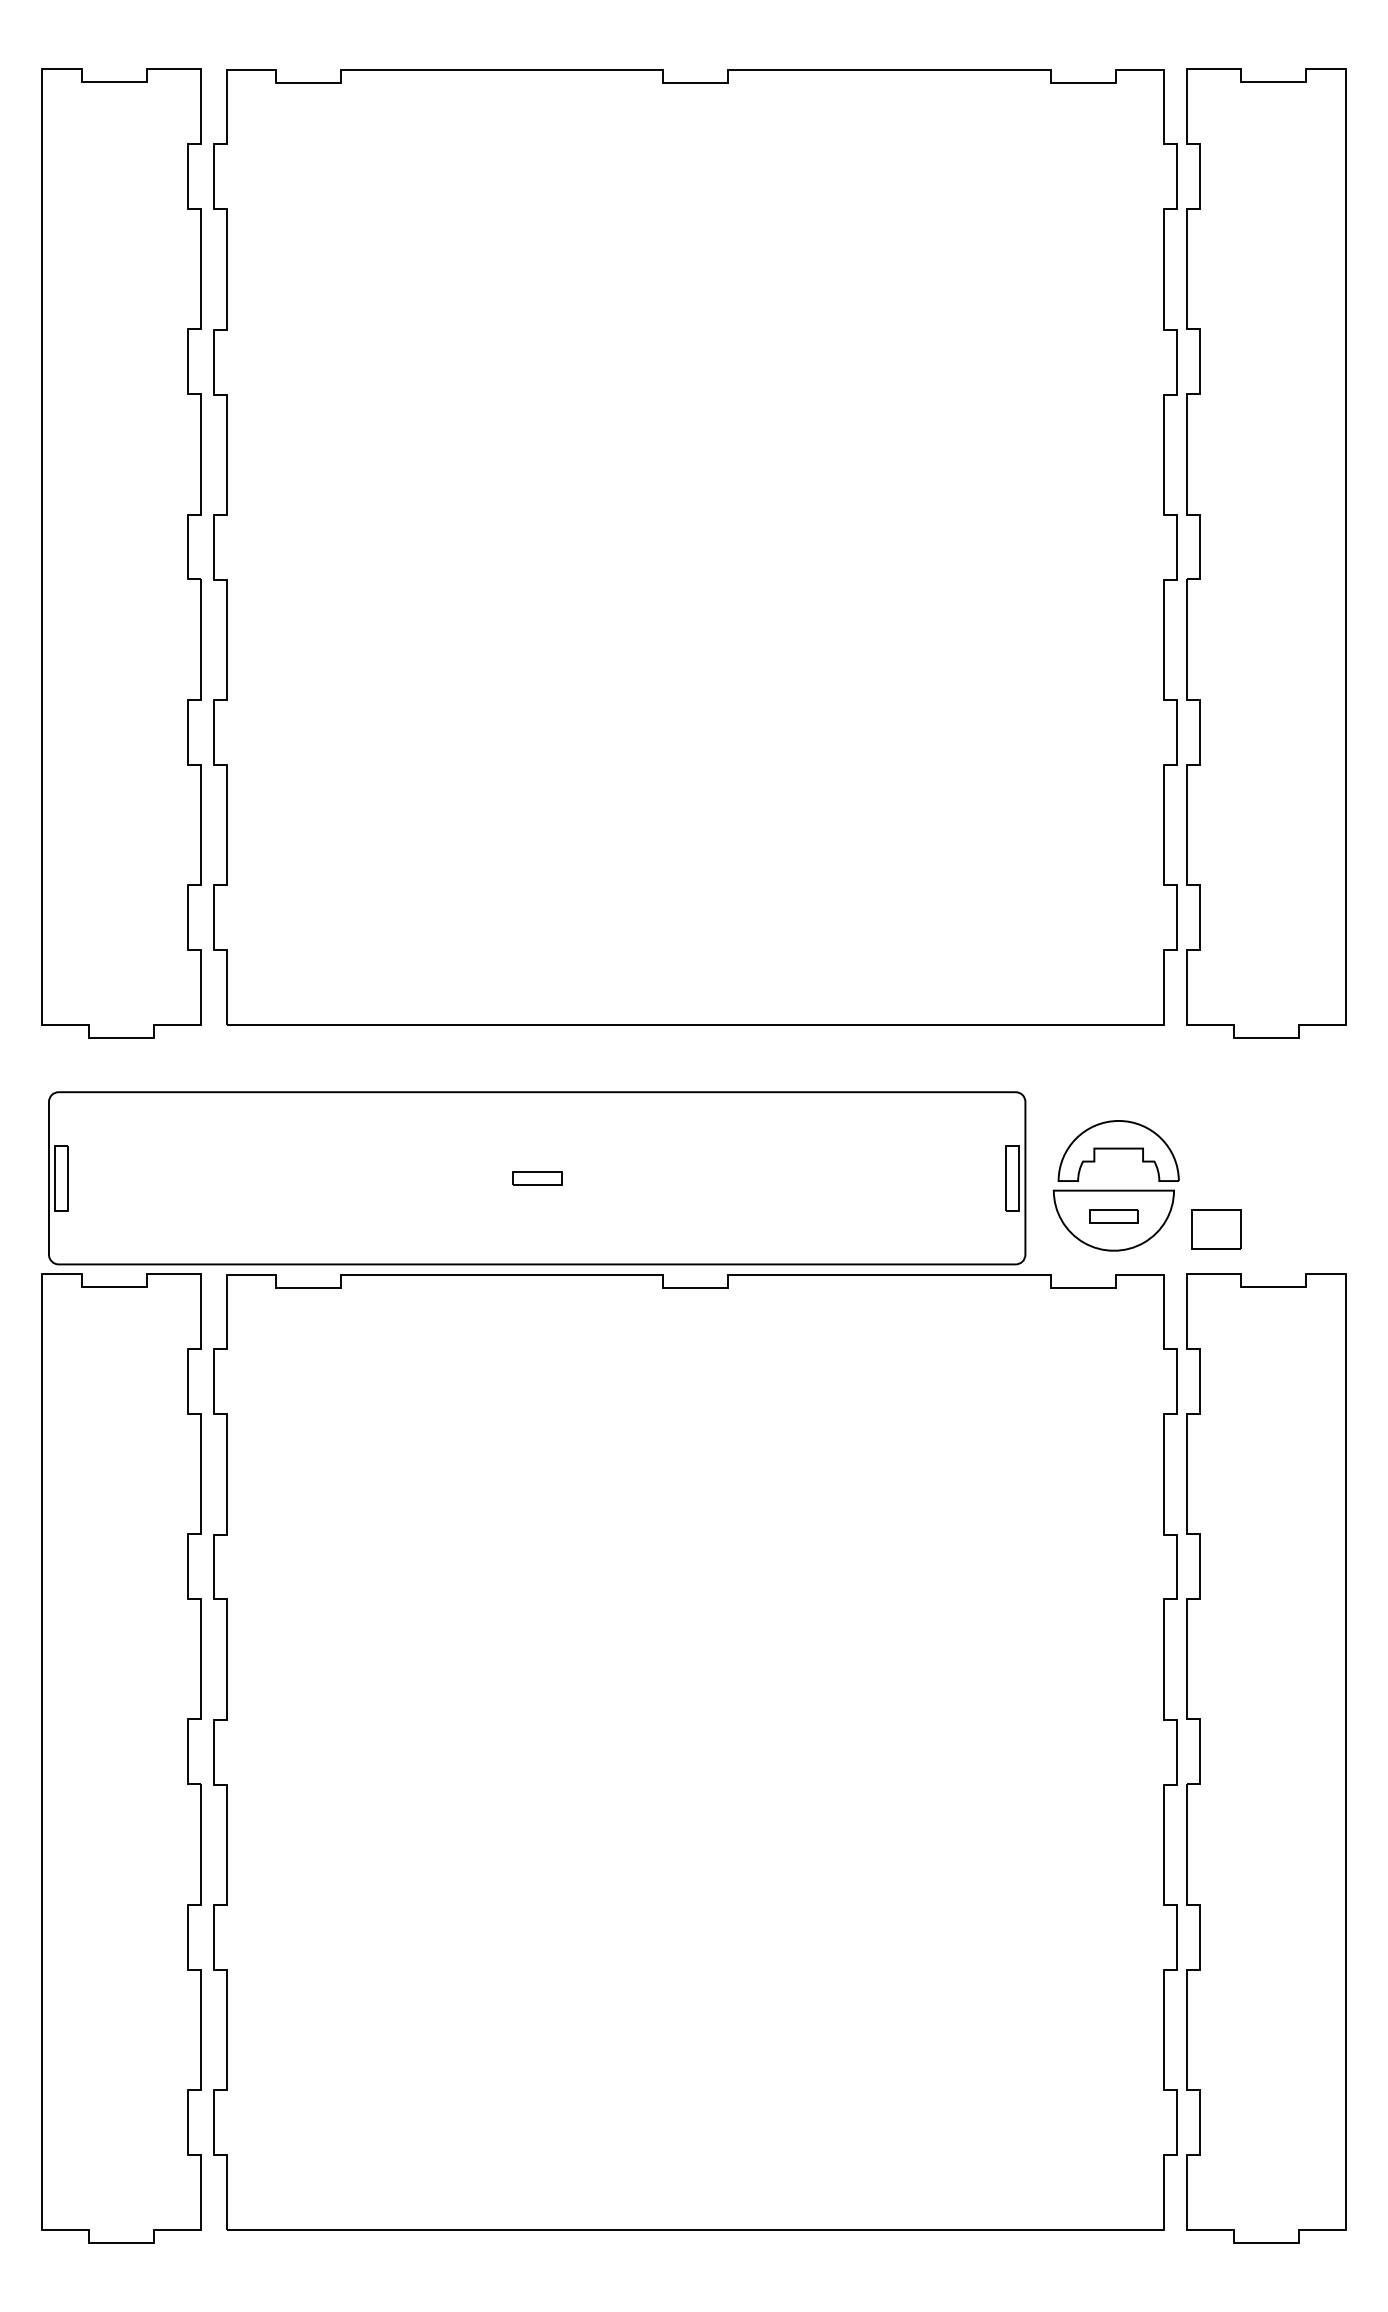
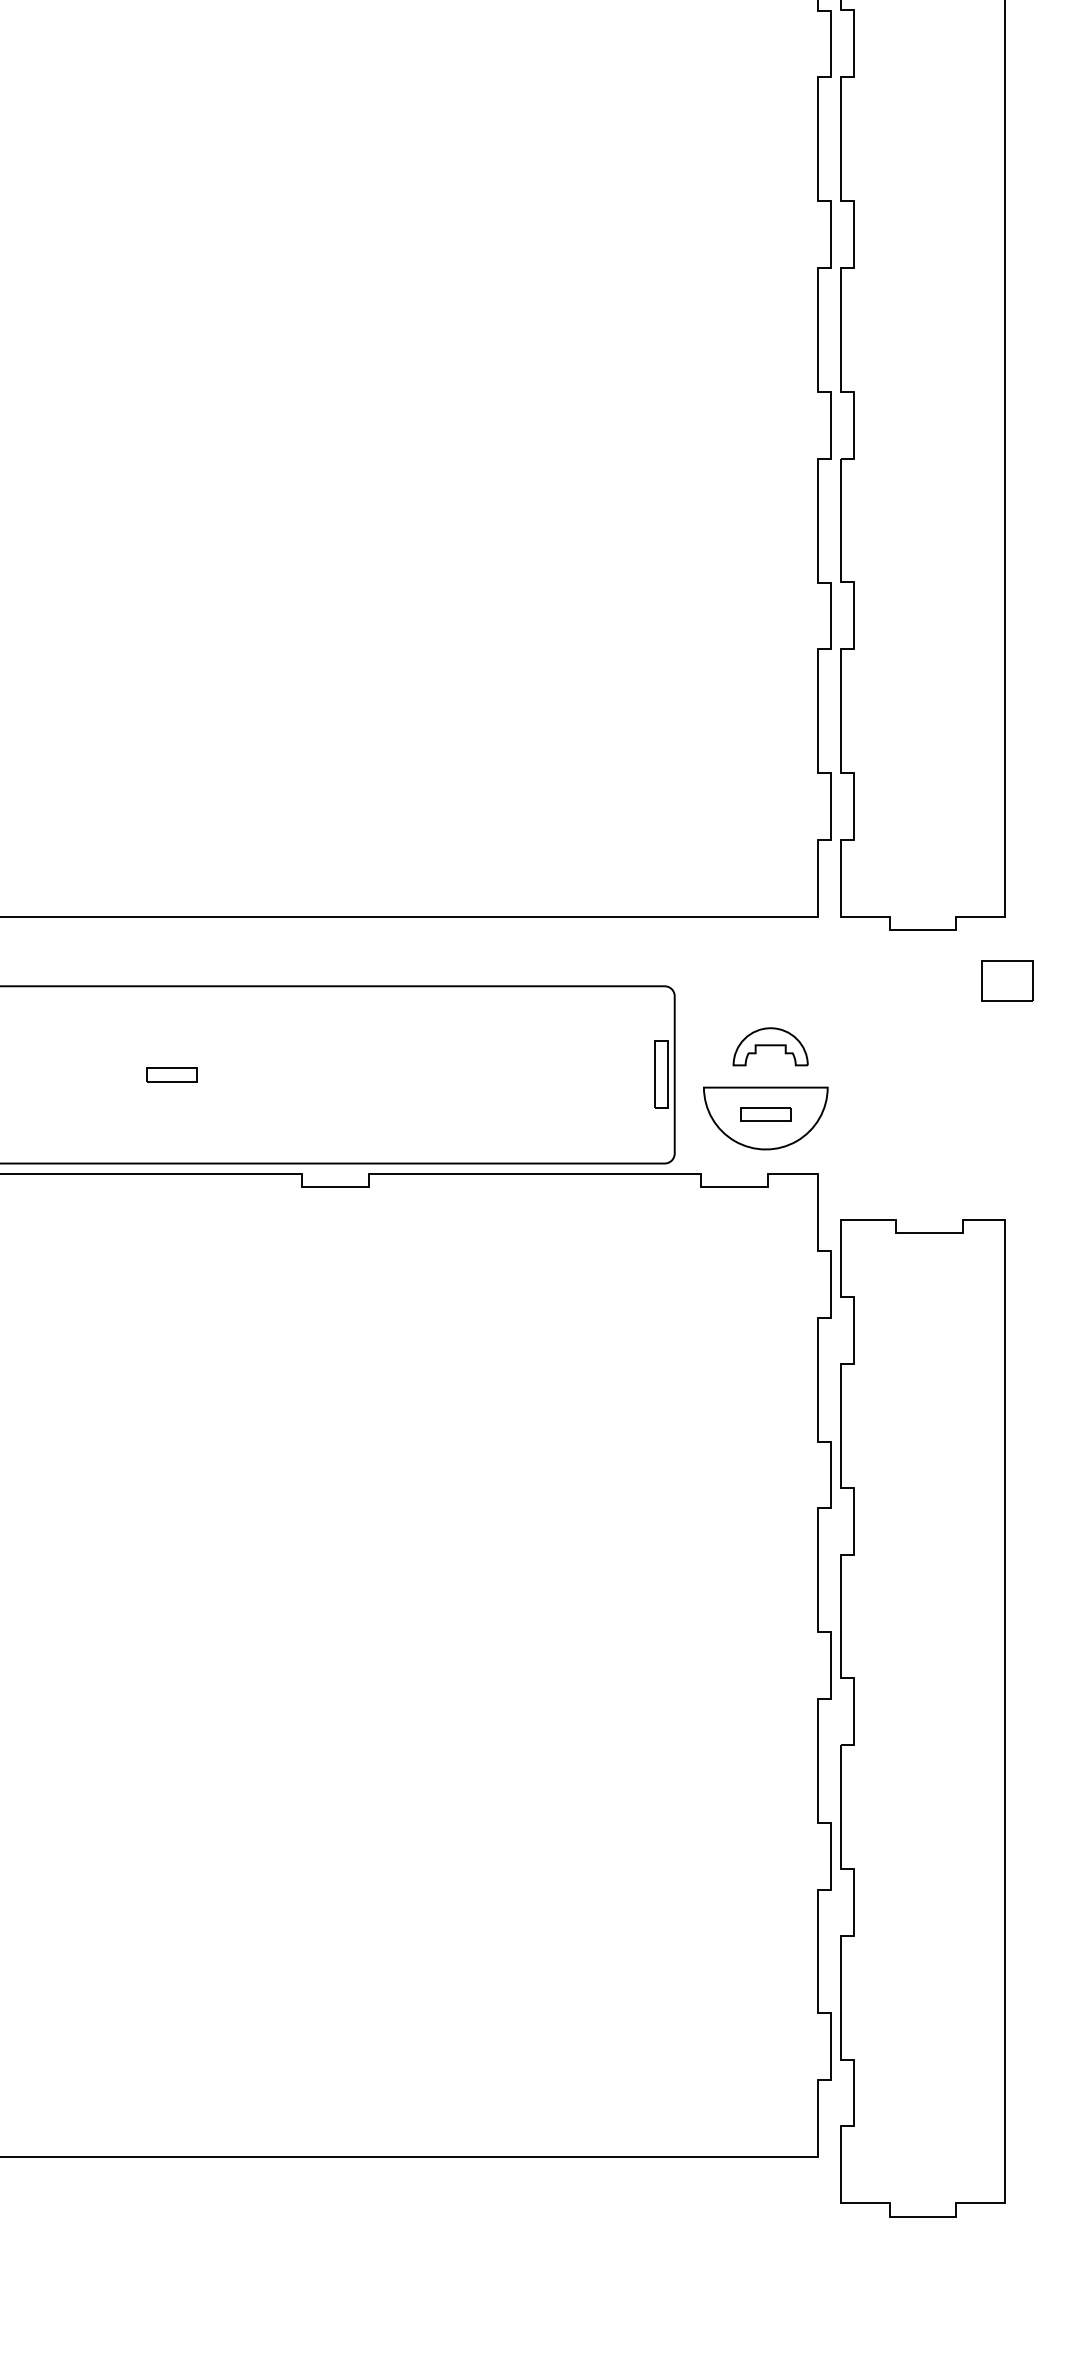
part: (1118, 1150) -> (770, 1046), size x0.6
part: (1216, 1229) -> (1007, 981), moved
part: (1266, 1758) -> (922, 1718), moved

